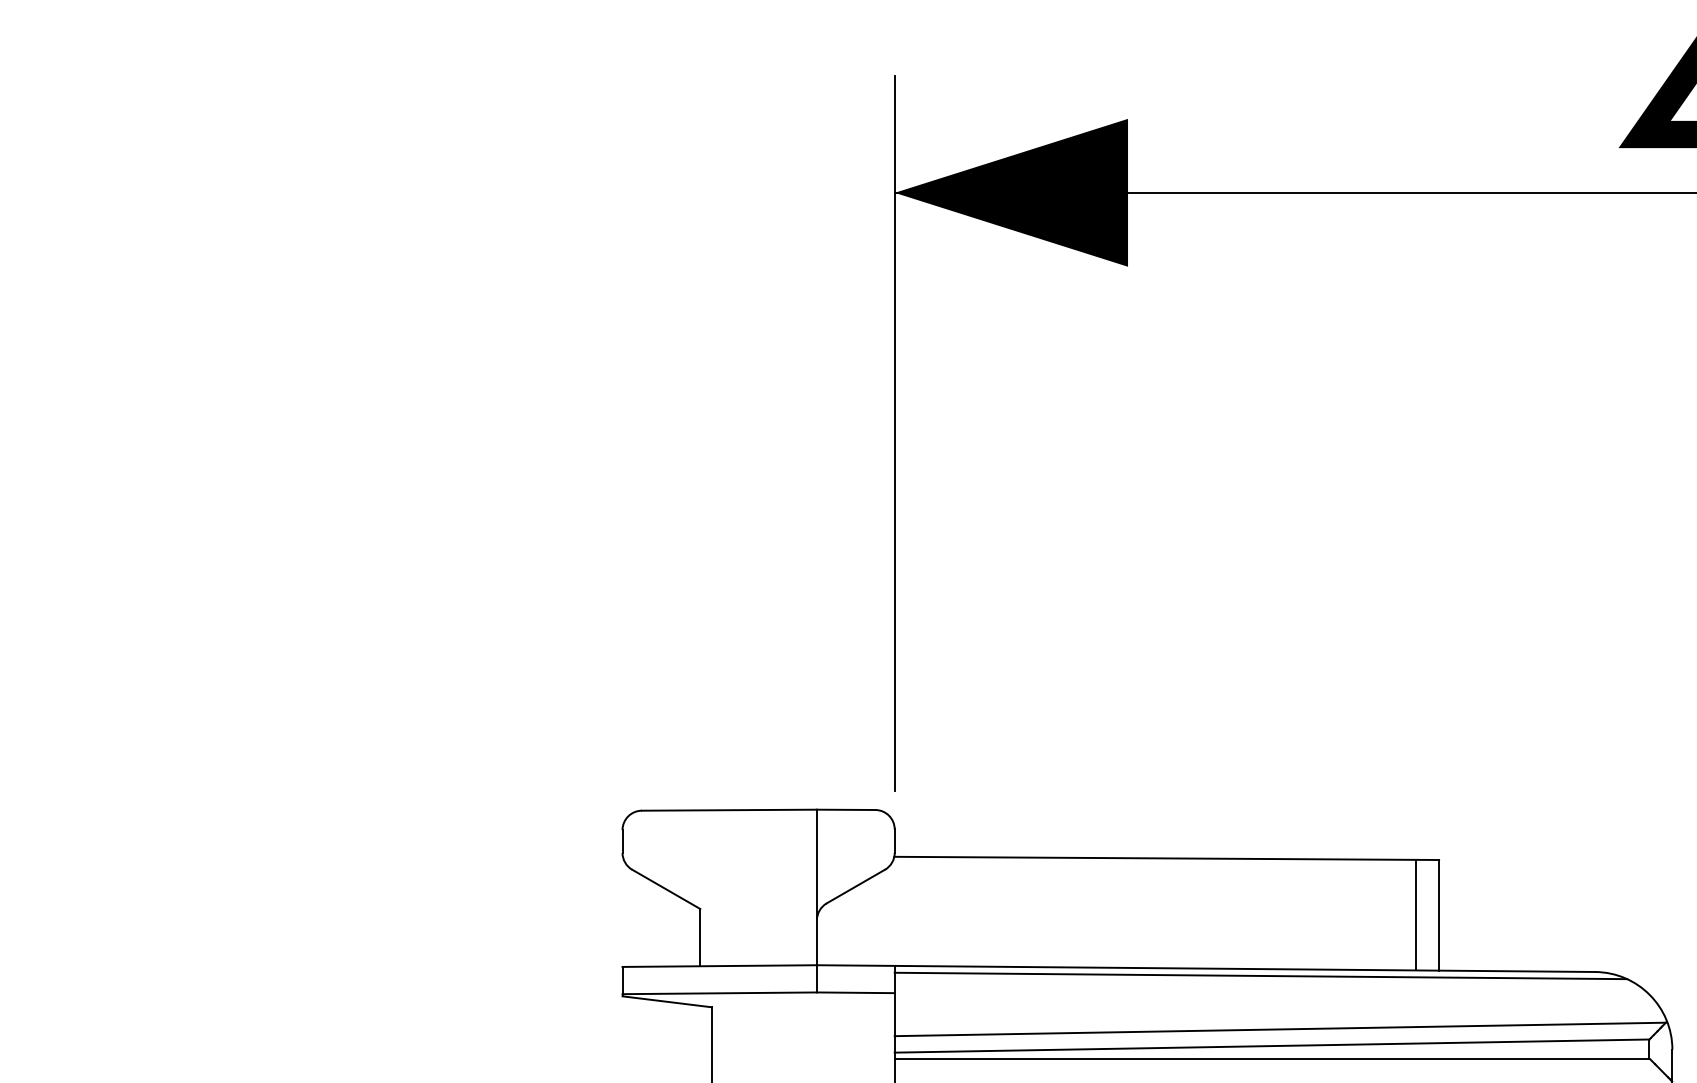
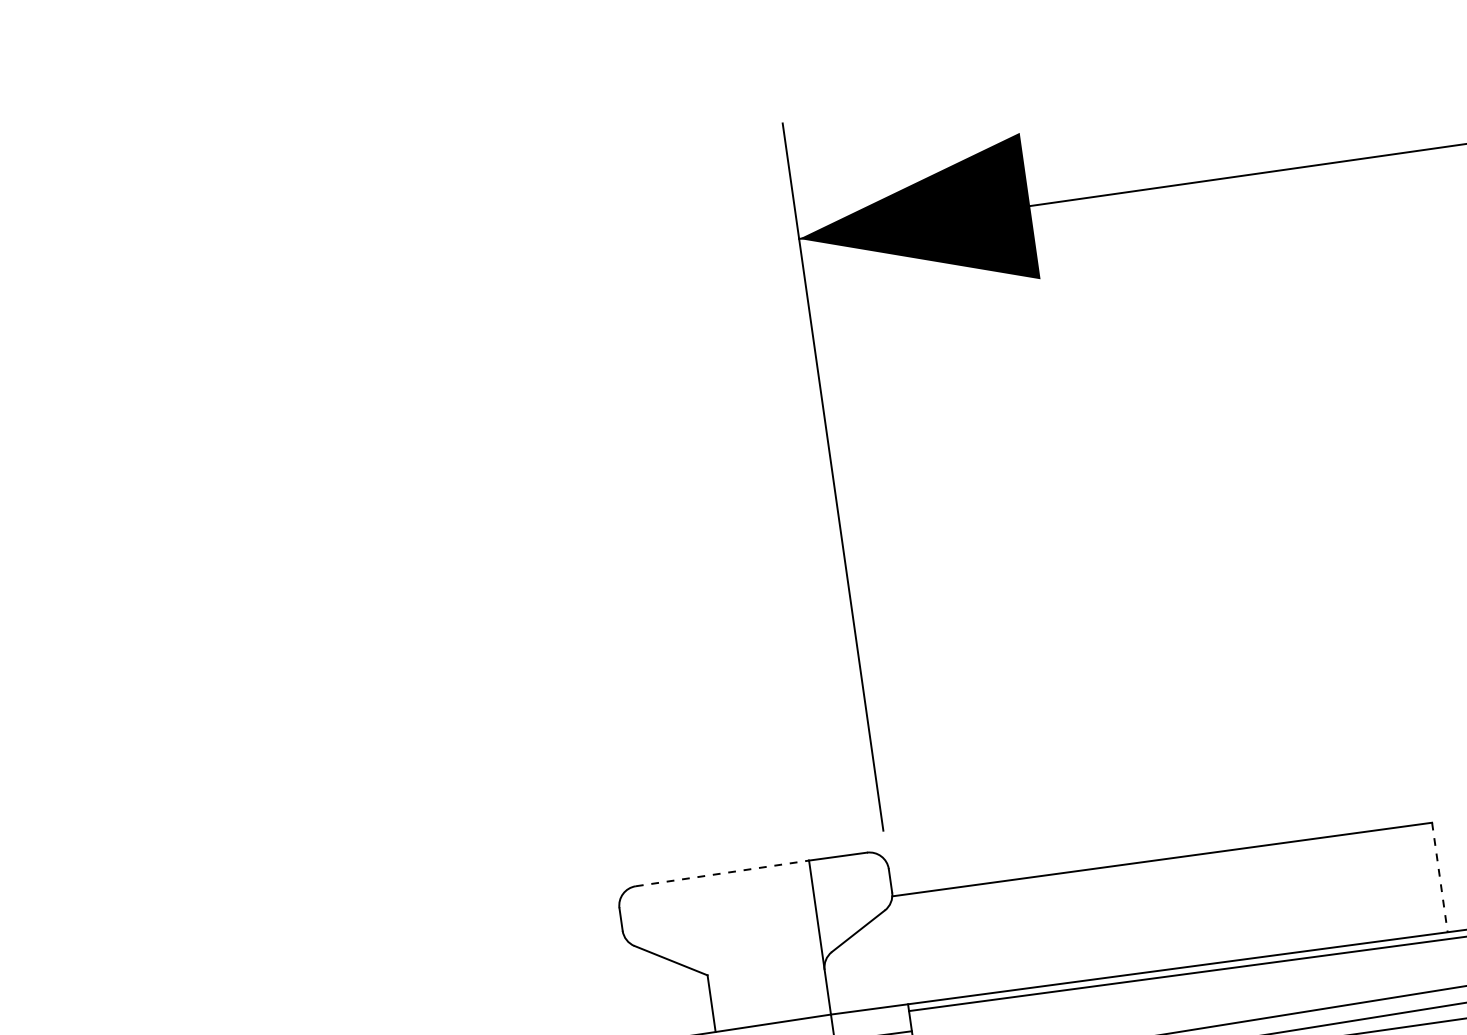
line: (729, 810) -> (722, 873), solid -> dashed
line: (1415, 914) -> (1416, 880), removed
line: (1439, 915) -> (1440, 877), solid -> dashed

